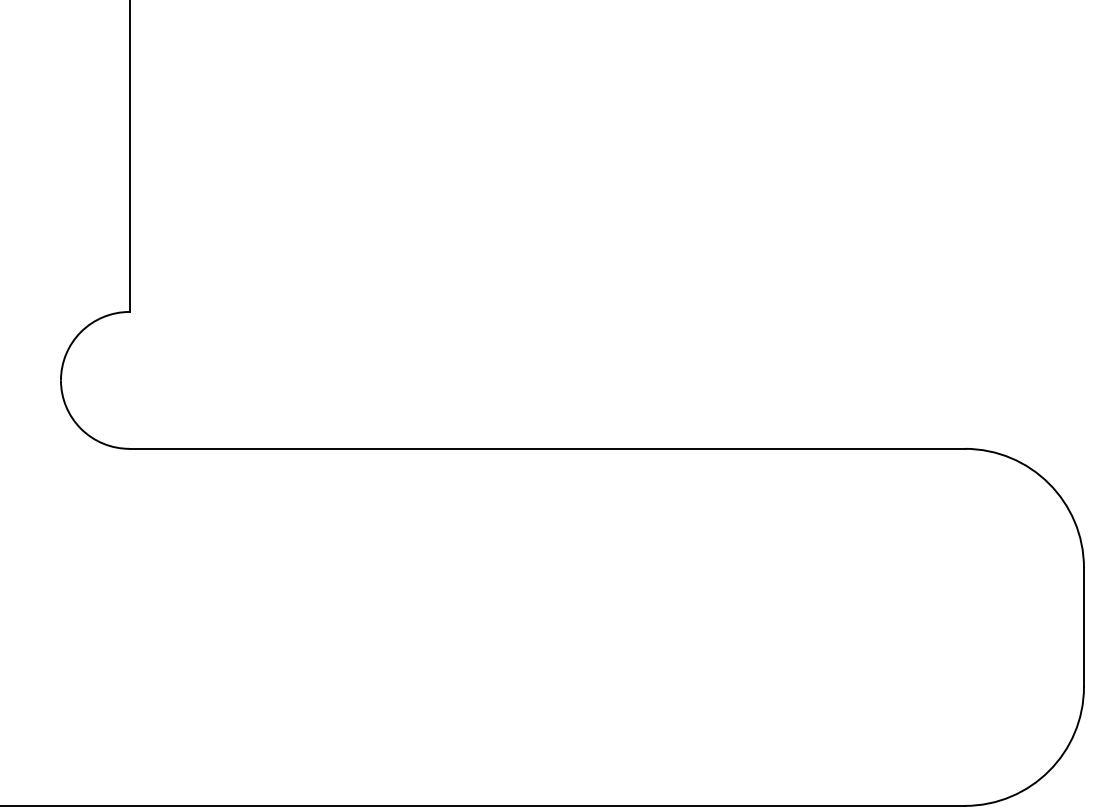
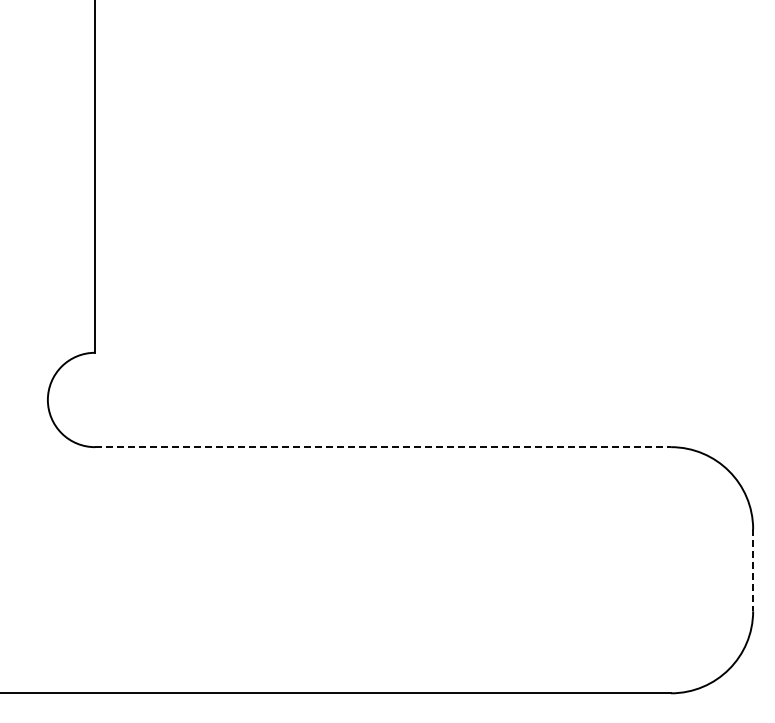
line: (547, 449) -> (383, 447), solid -> dashed
line: (1084, 627) -> (753, 570), solid -> dashed

